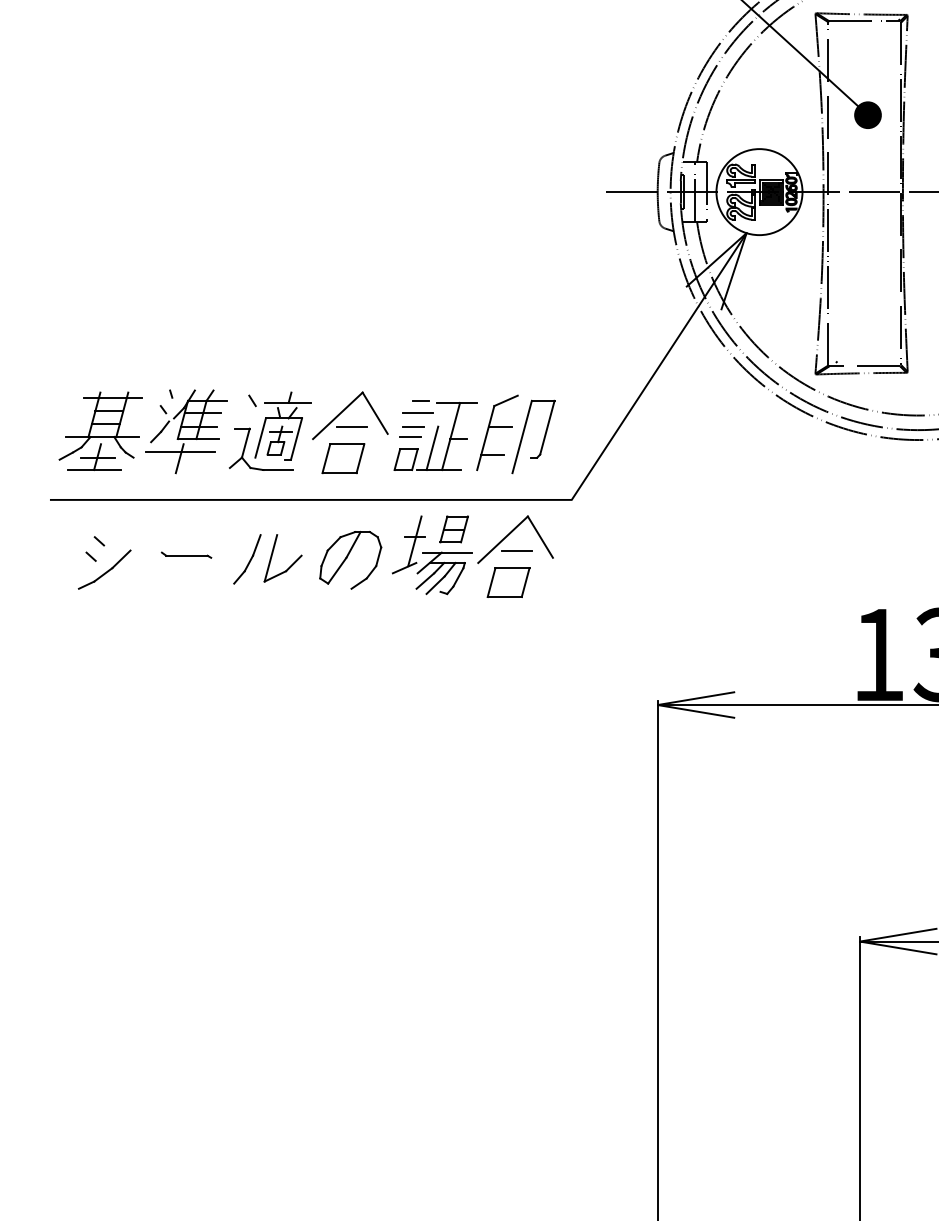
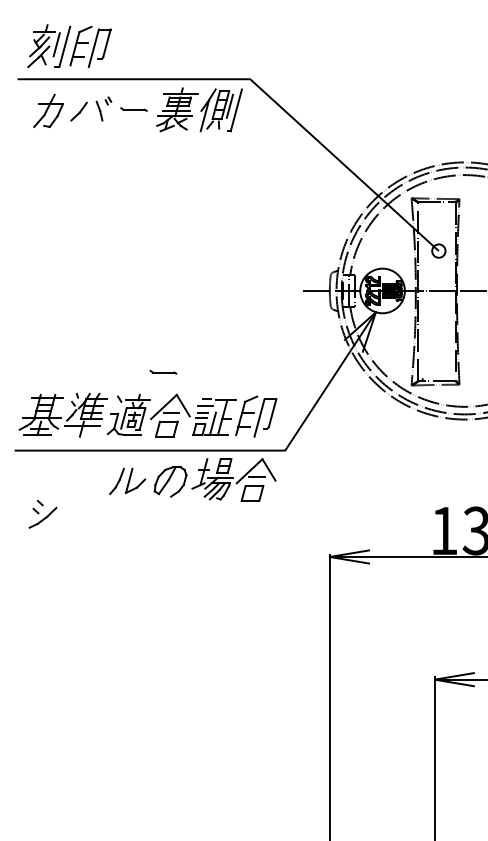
fill: (867, 114) -> (438, 250), removed
part: (186, 553) -> (163, 371), moved
part: (103, 561) -> (42, 513), moved

